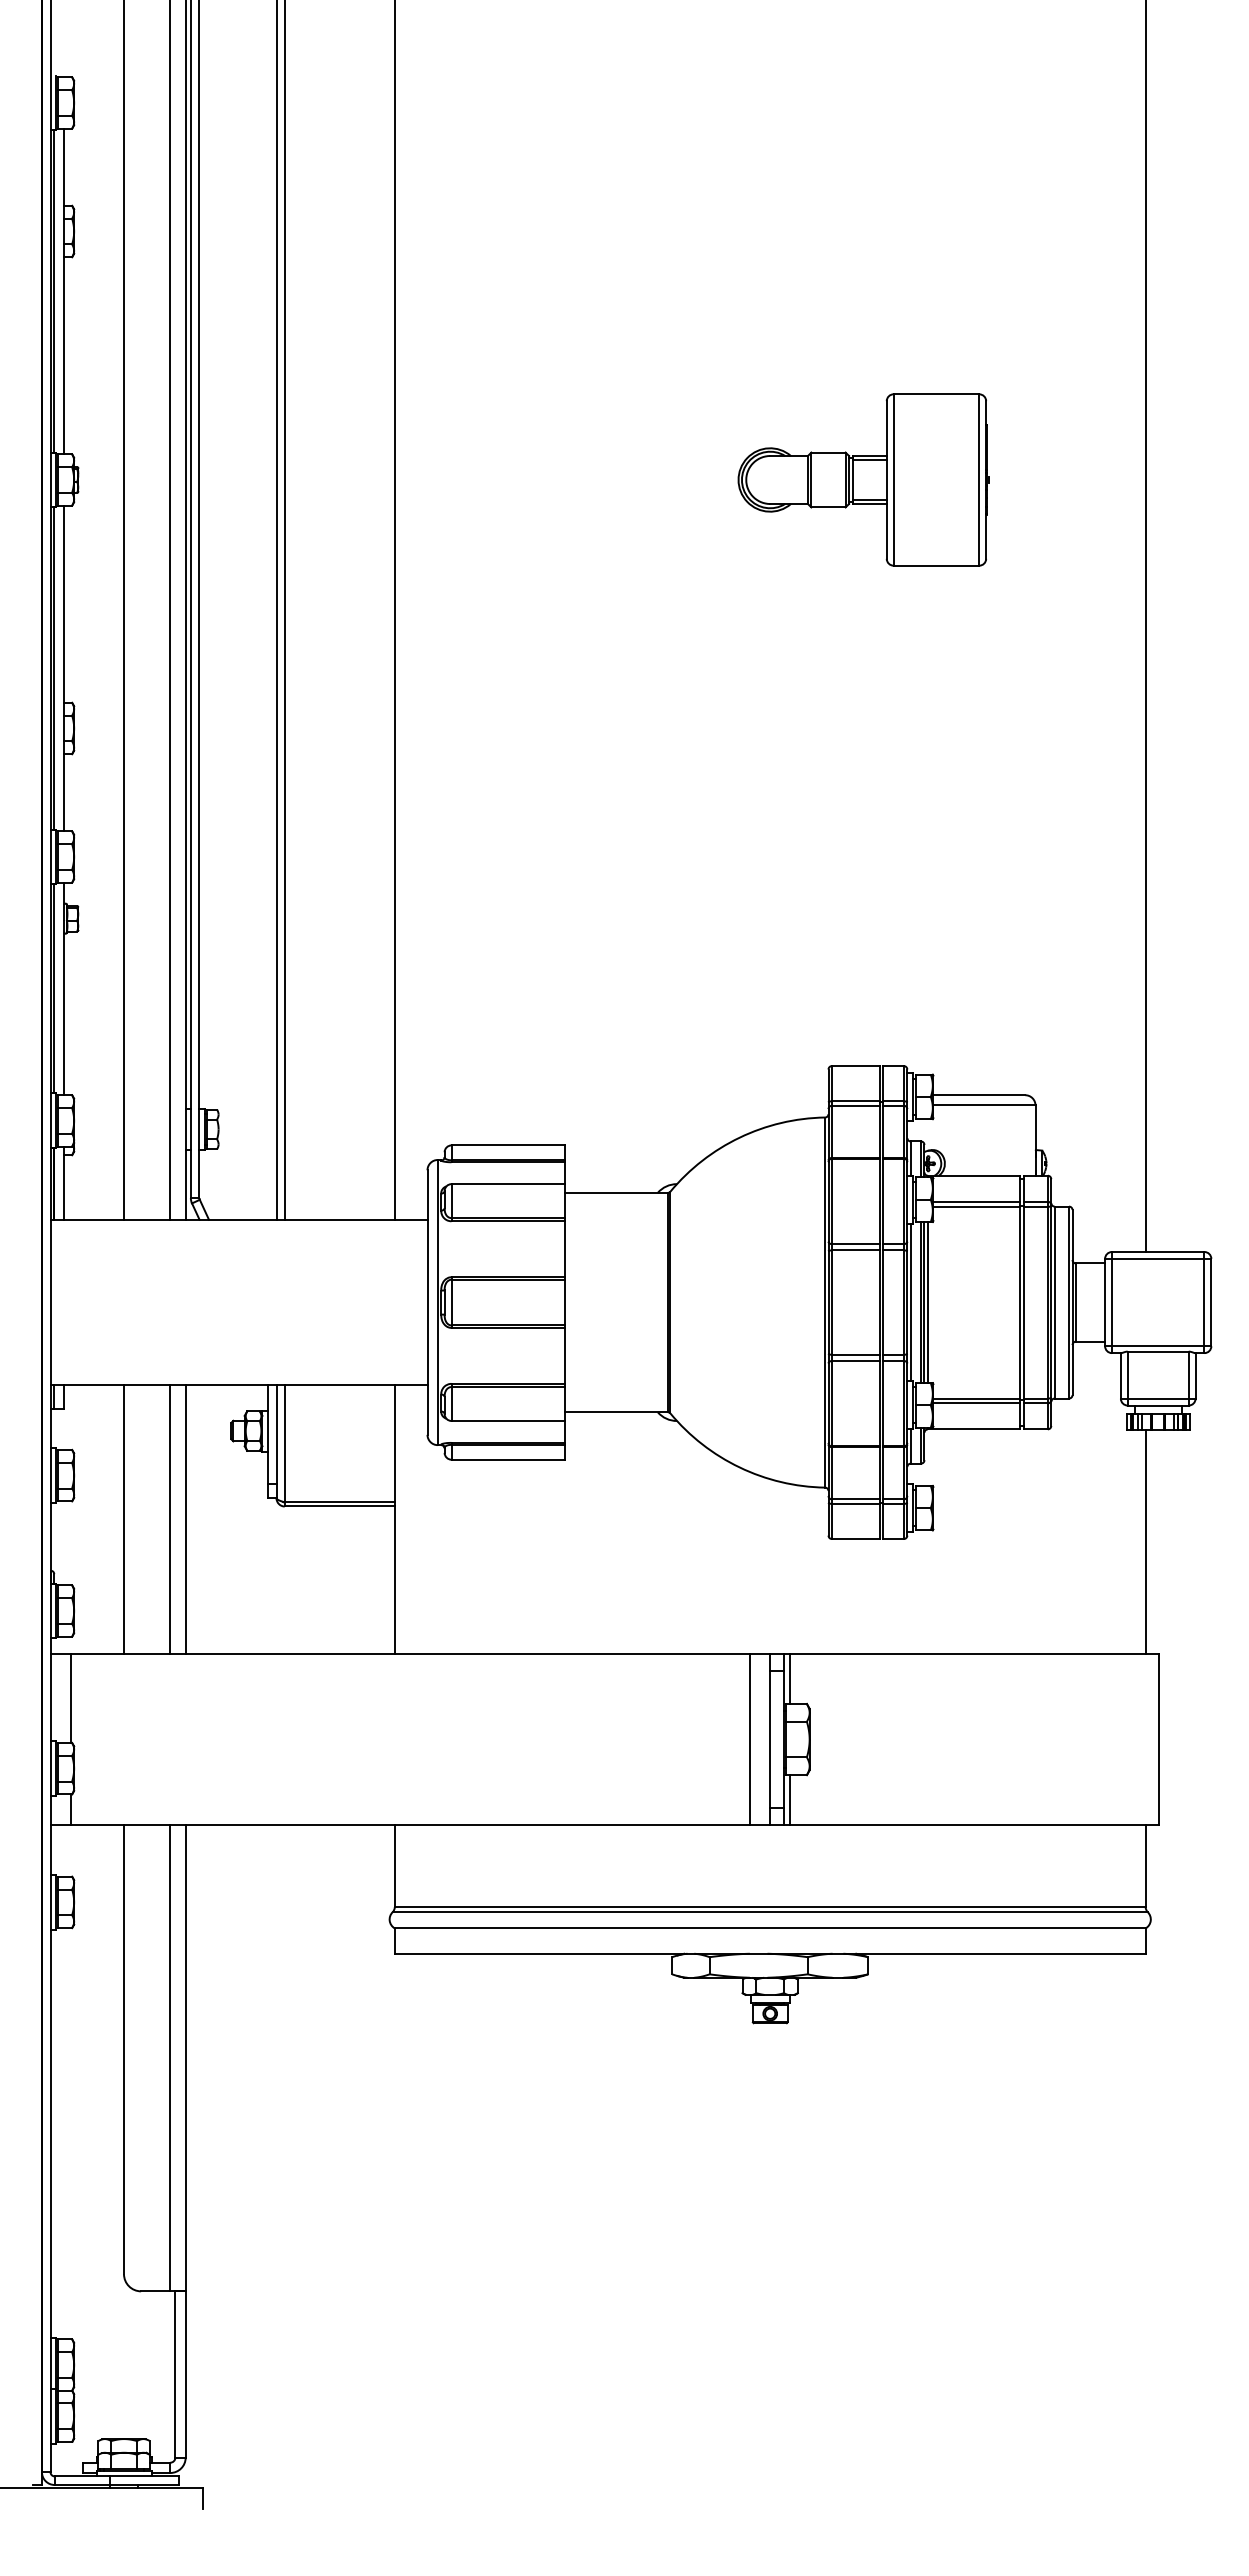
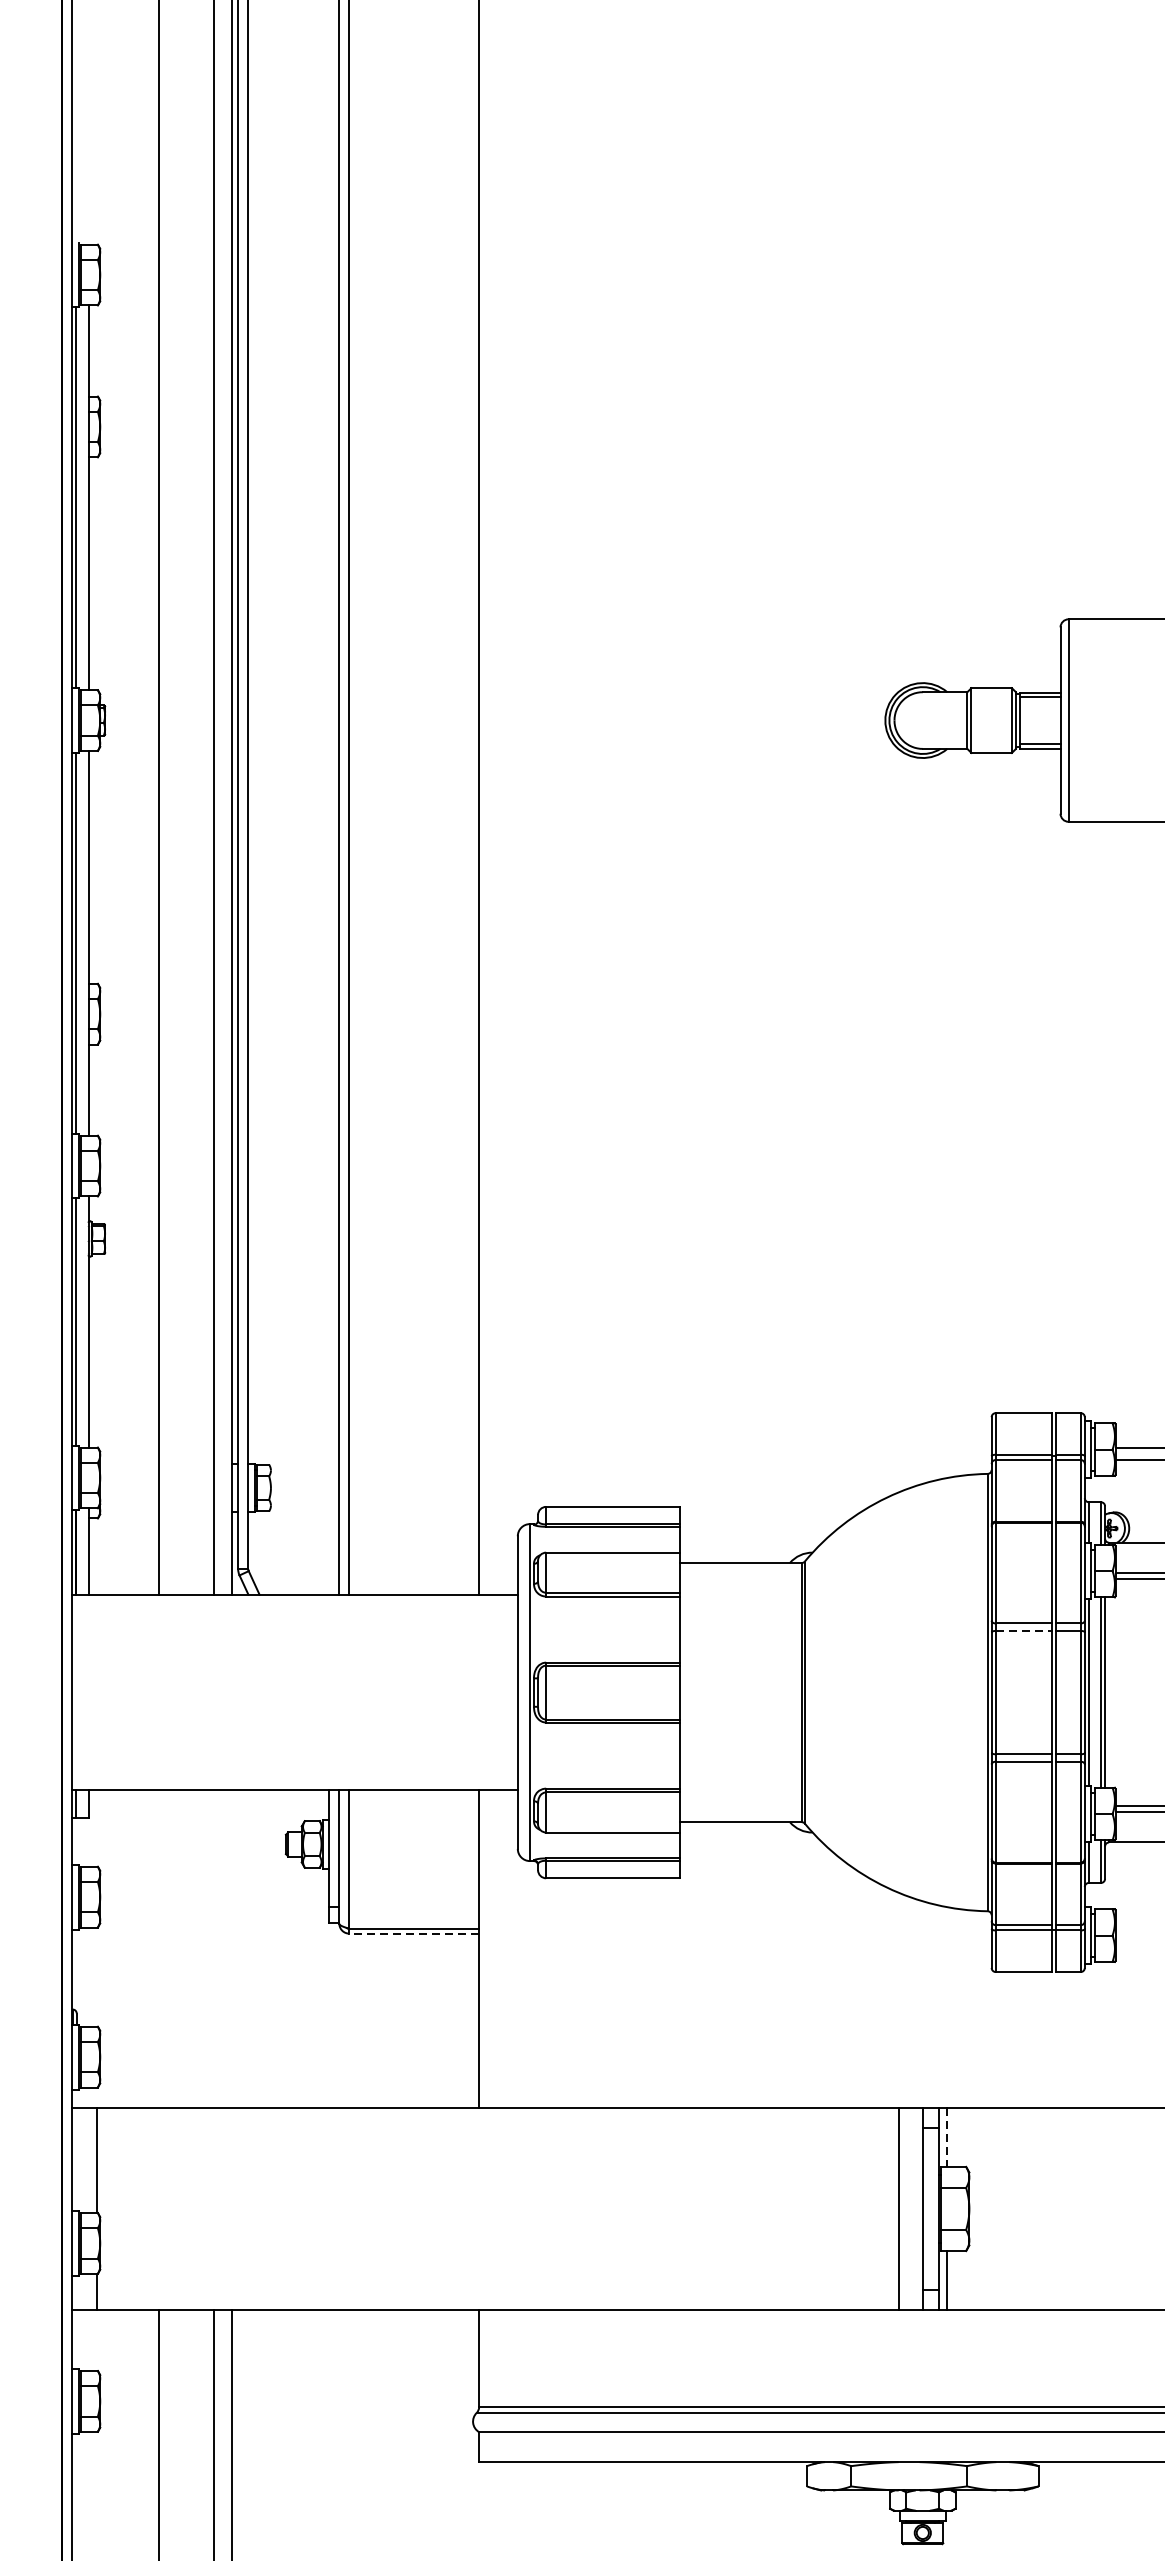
line: (855, 1250) -> (1023, 1631), solid -> dashed
line: (927, 1302) -> (1108, 1692), removed
line: (339, 1506) -> (413, 1933), solid -> dashed
line: (124, 1519) -> (159, 1948), removed
line: (170, 1519) -> (214, 1948), removed
line: (185, 1519) -> (231, 1948), removed
line: (790, 1679) -> (946, 2138), solid -> dashed

